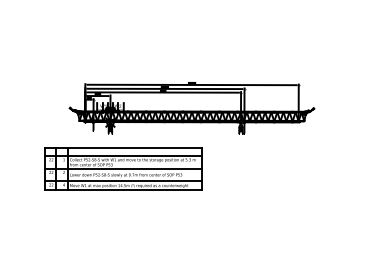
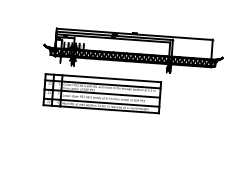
part: (123, 168) -> (102, 93), moved

